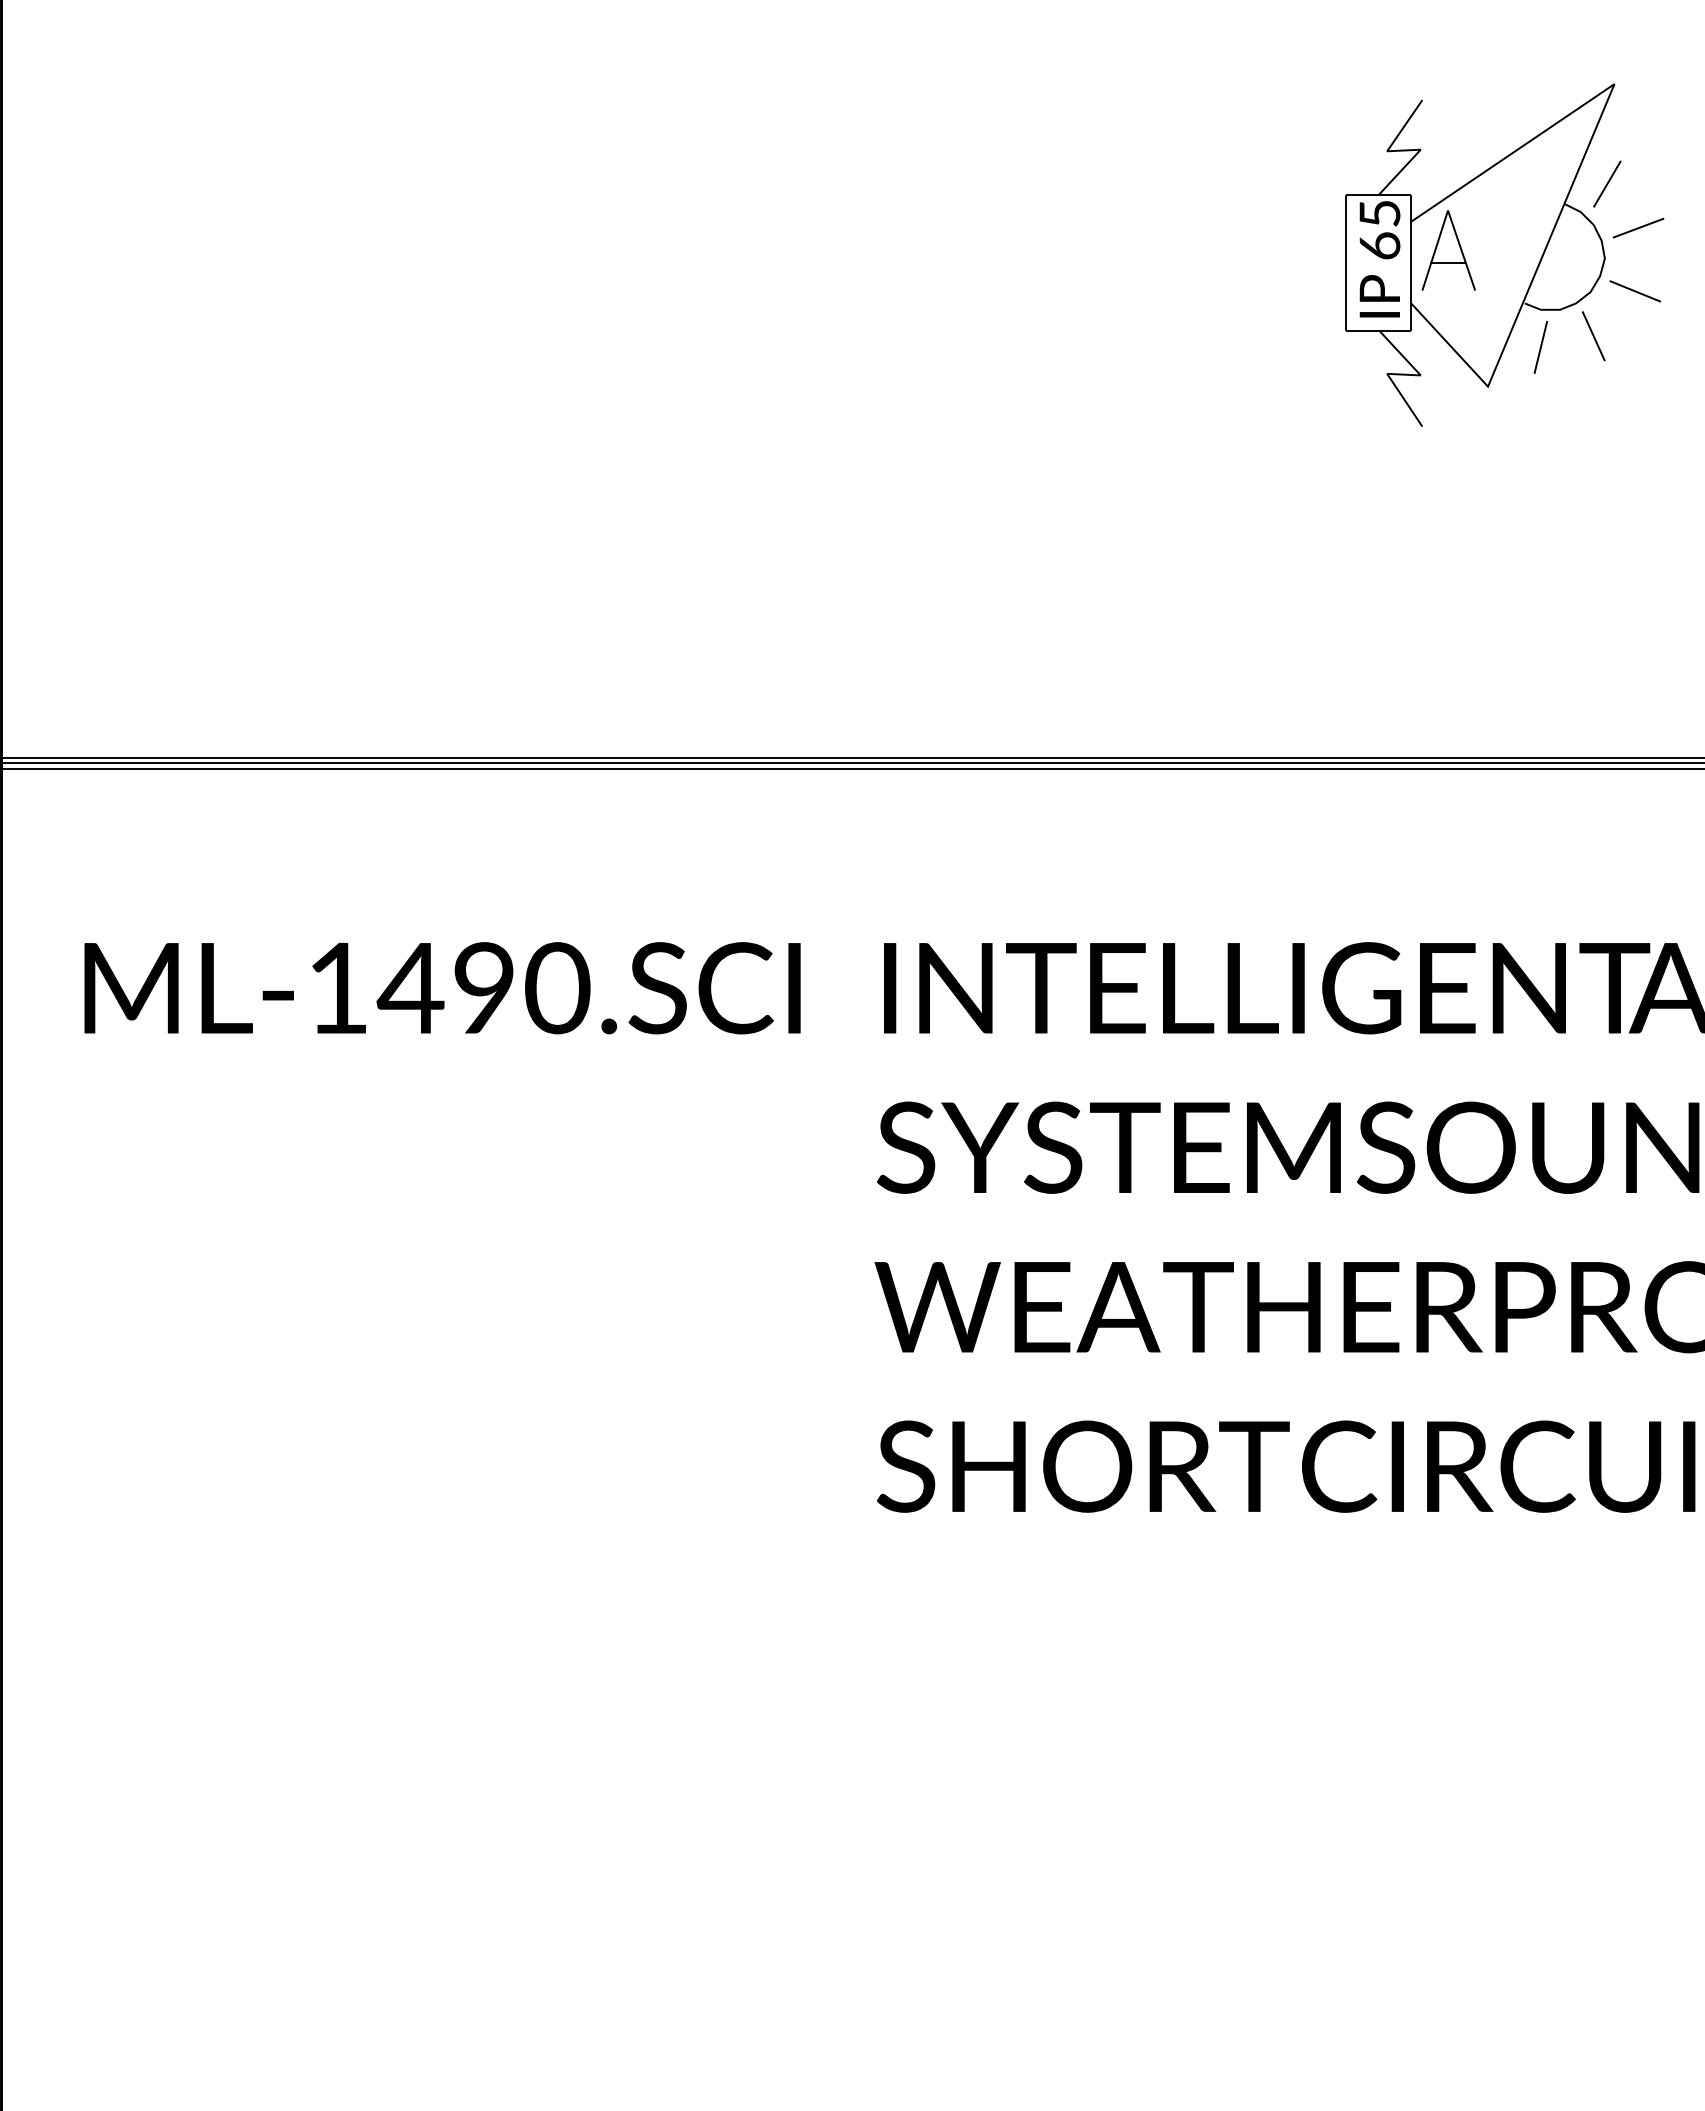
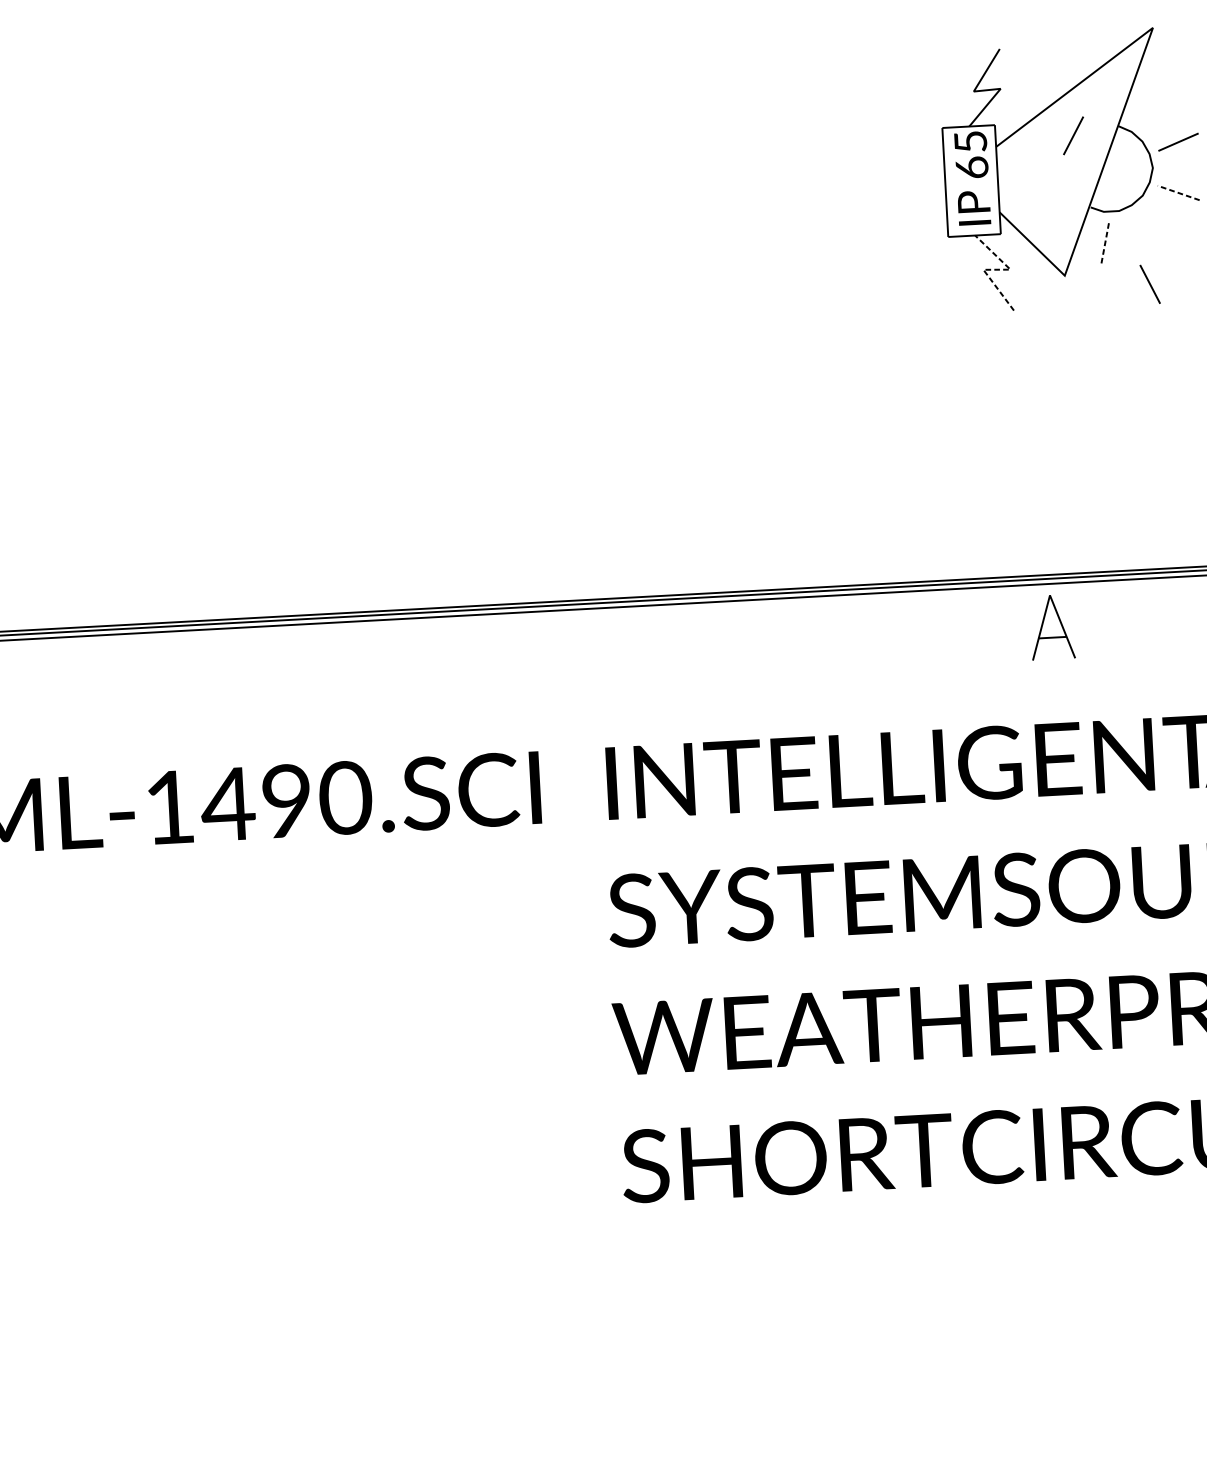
line: (1607, 183) -> (1073, 135), moved
part: (1448, 250) -> (1052, 627), moved
line: (1635, 291) -> (1178, 193), solid -> dashed
line: (1593, 336) -> (1150, 284), moved
line: (1540, 346) -> (1105, 241), solid -> dashed
line: (1403, 374) -> (996, 269), solid -> dashed

